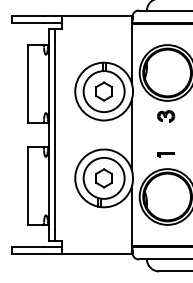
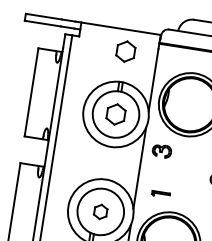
part: (103, 35) -> (125, 51), added
part: (166, 116) -> (162, 151), moved
part: (165, 154) -> (160, 193), moved
part: (103, 178) -> (100, 211), size x0.7

